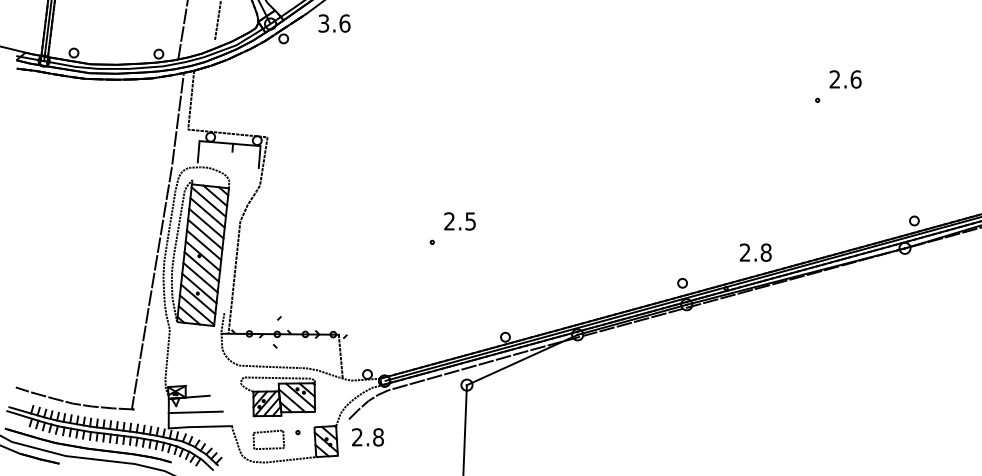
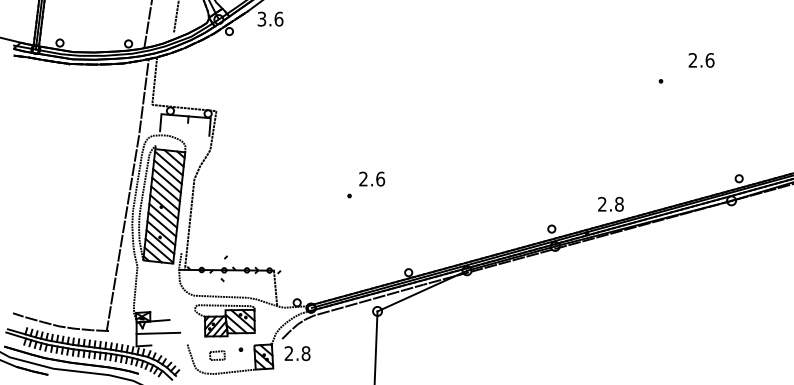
text: (845, 79) -> (701, 60), moved
text: (470, 220) -> (380, 178), 2.5 -> 2.6
line: (209, 426) -> (169, 344), removed
part: (268, 439) -> (217, 355), size x0.6

